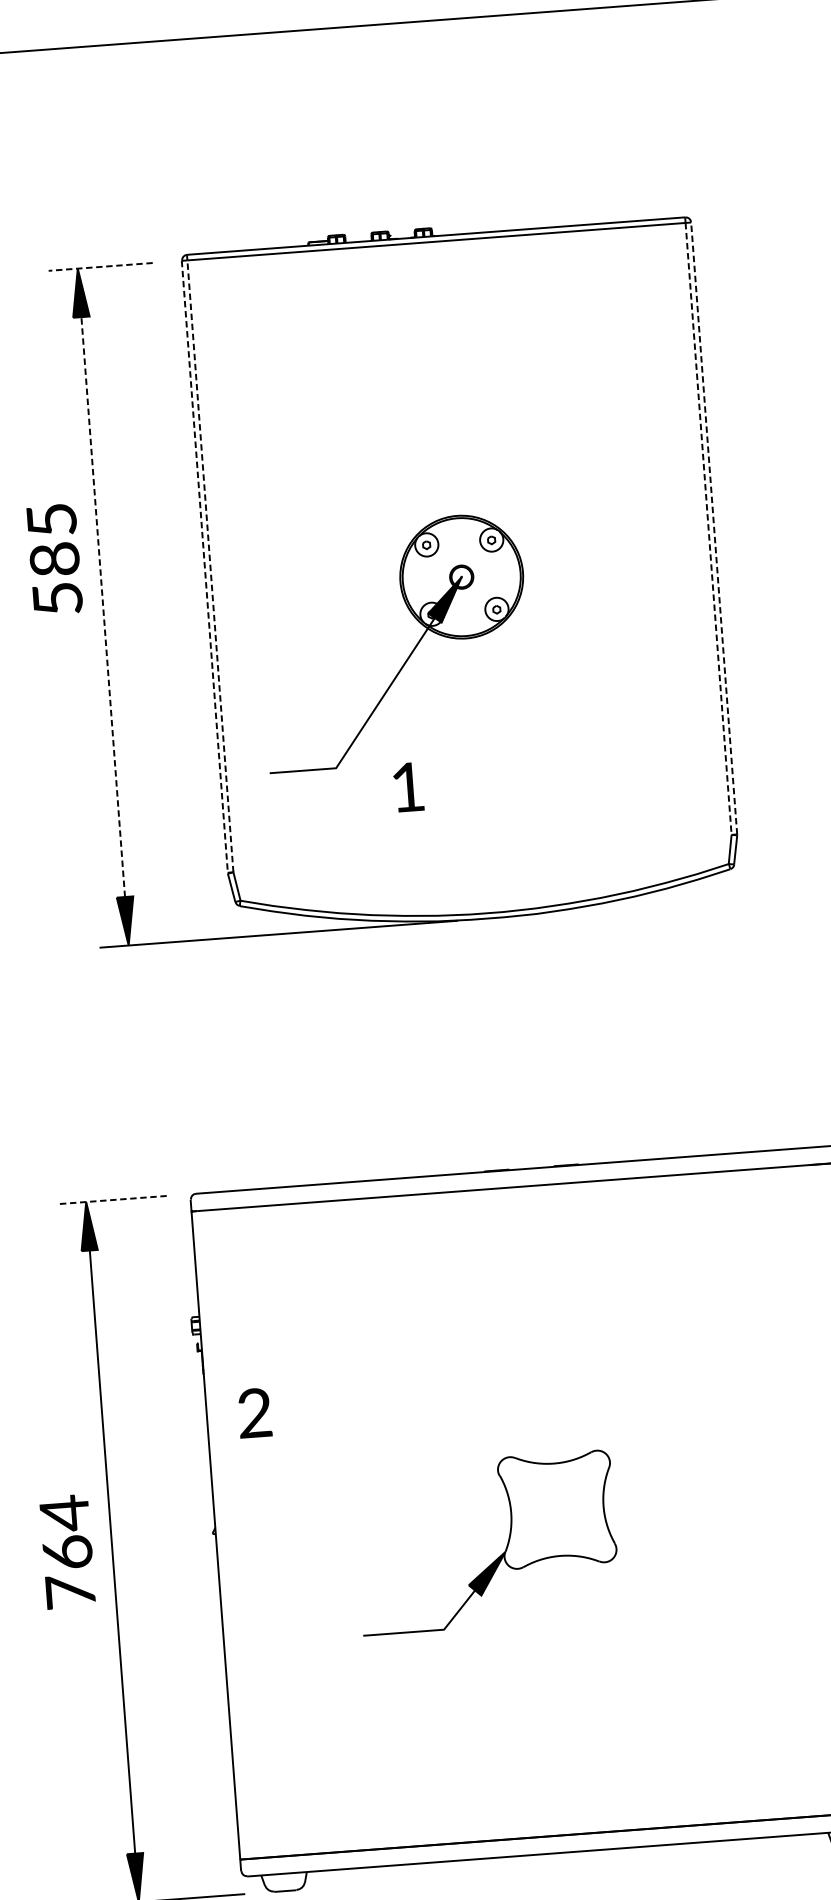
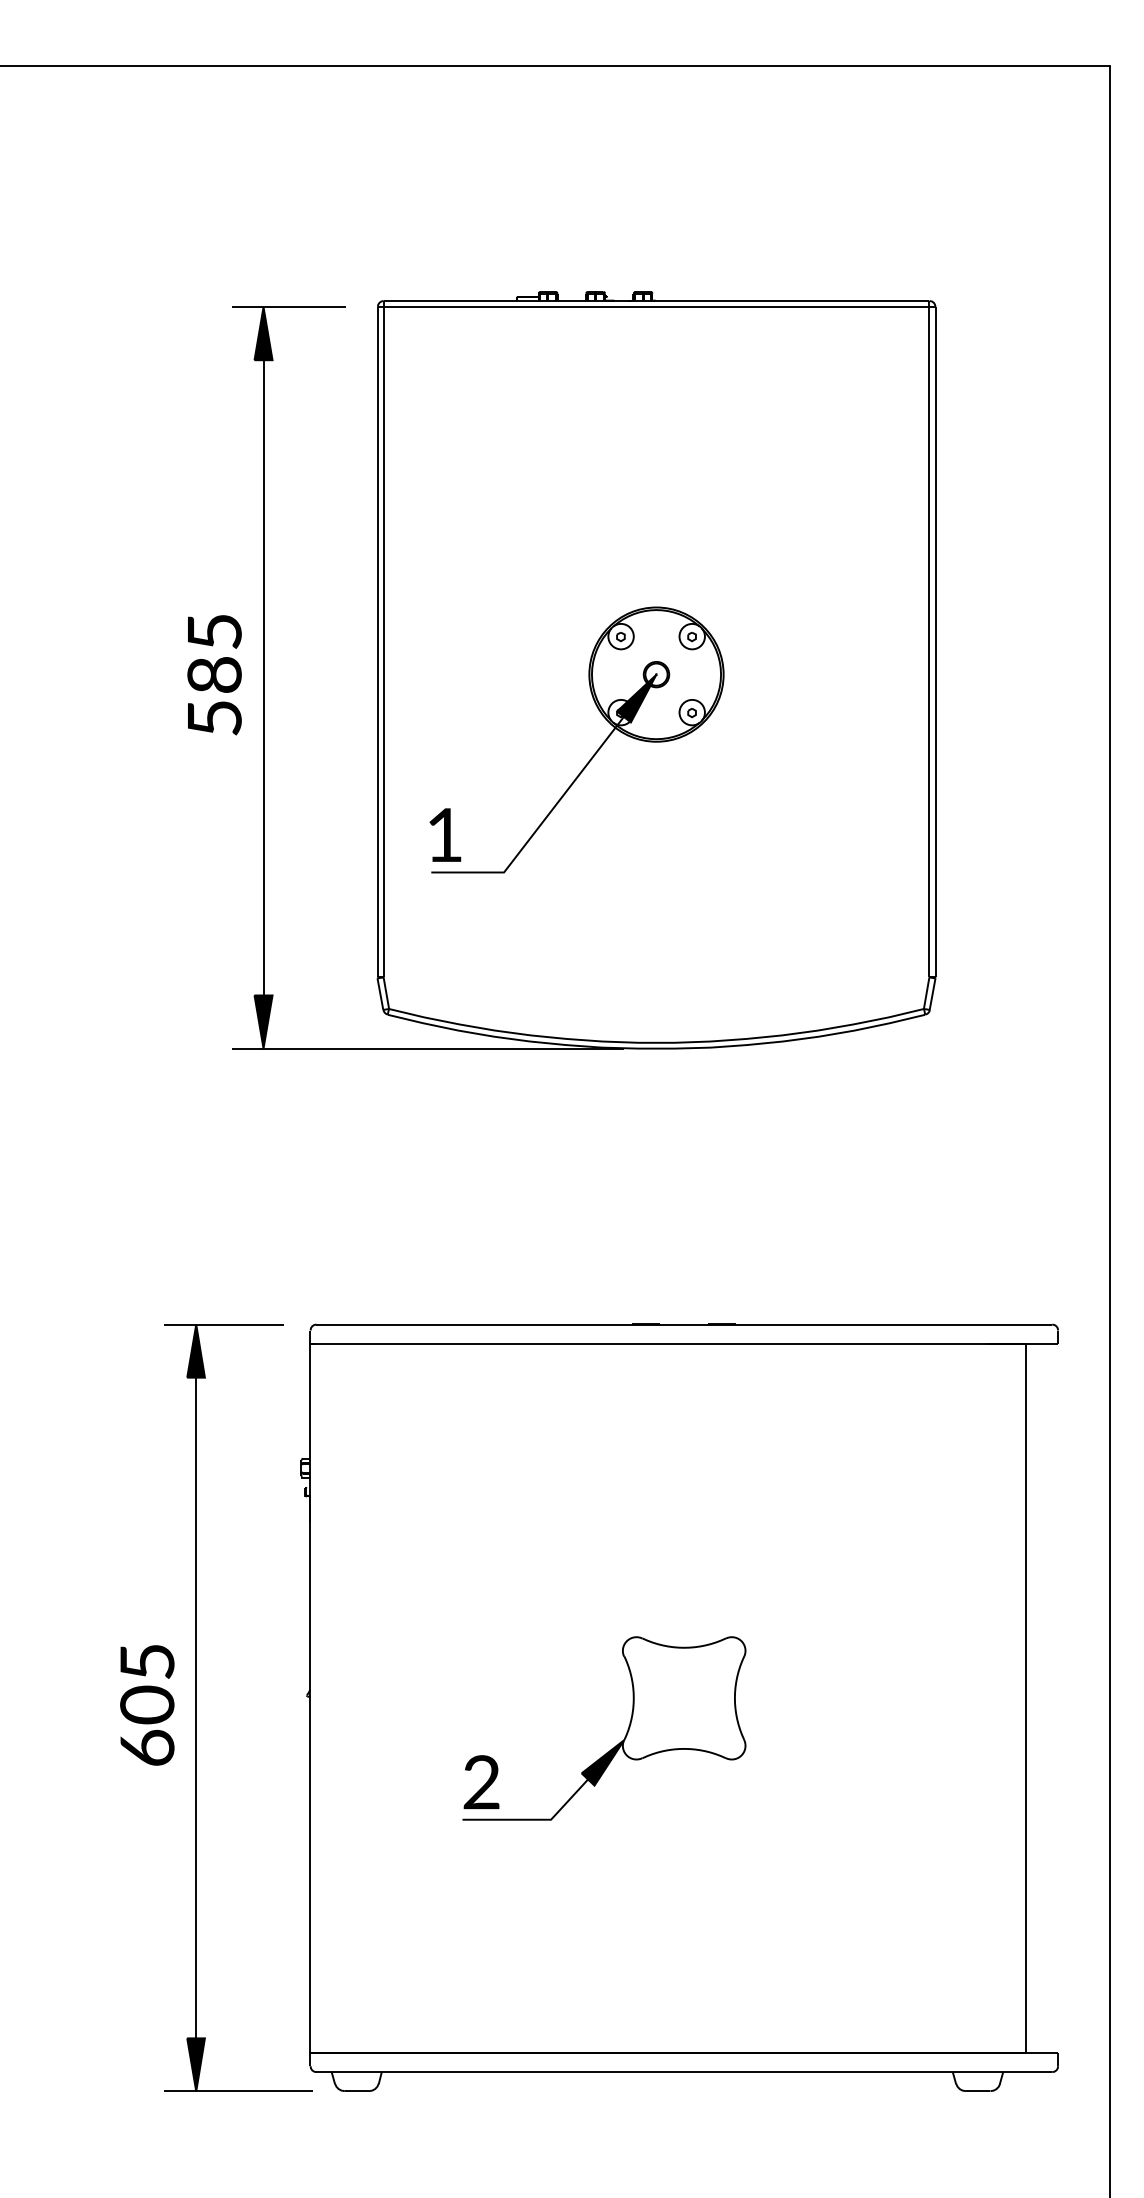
line: (100, 267) -> (288, 307), dashed -> solid
line: (714, 527) -> (935, 641), dashed -> solid
line: (708, 529) -> (929, 642), dashed -> solid
text: (54, 559) -> (214, 675), moved
line: (210, 565) -> (383, 641), dashed -> solid
line: (204, 567) -> (377, 642), dashed -> solid
line: (103, 606) -> (263, 677), dashed -> solid
text: (408, 786) -> (445, 834), moved
line: (111, 1200) -> (223, 1324), dashed -> solid
text: (254, 1412) -> (481, 1781), moved
text: (67, 1551) -> (147, 1703), 764 -> 605

